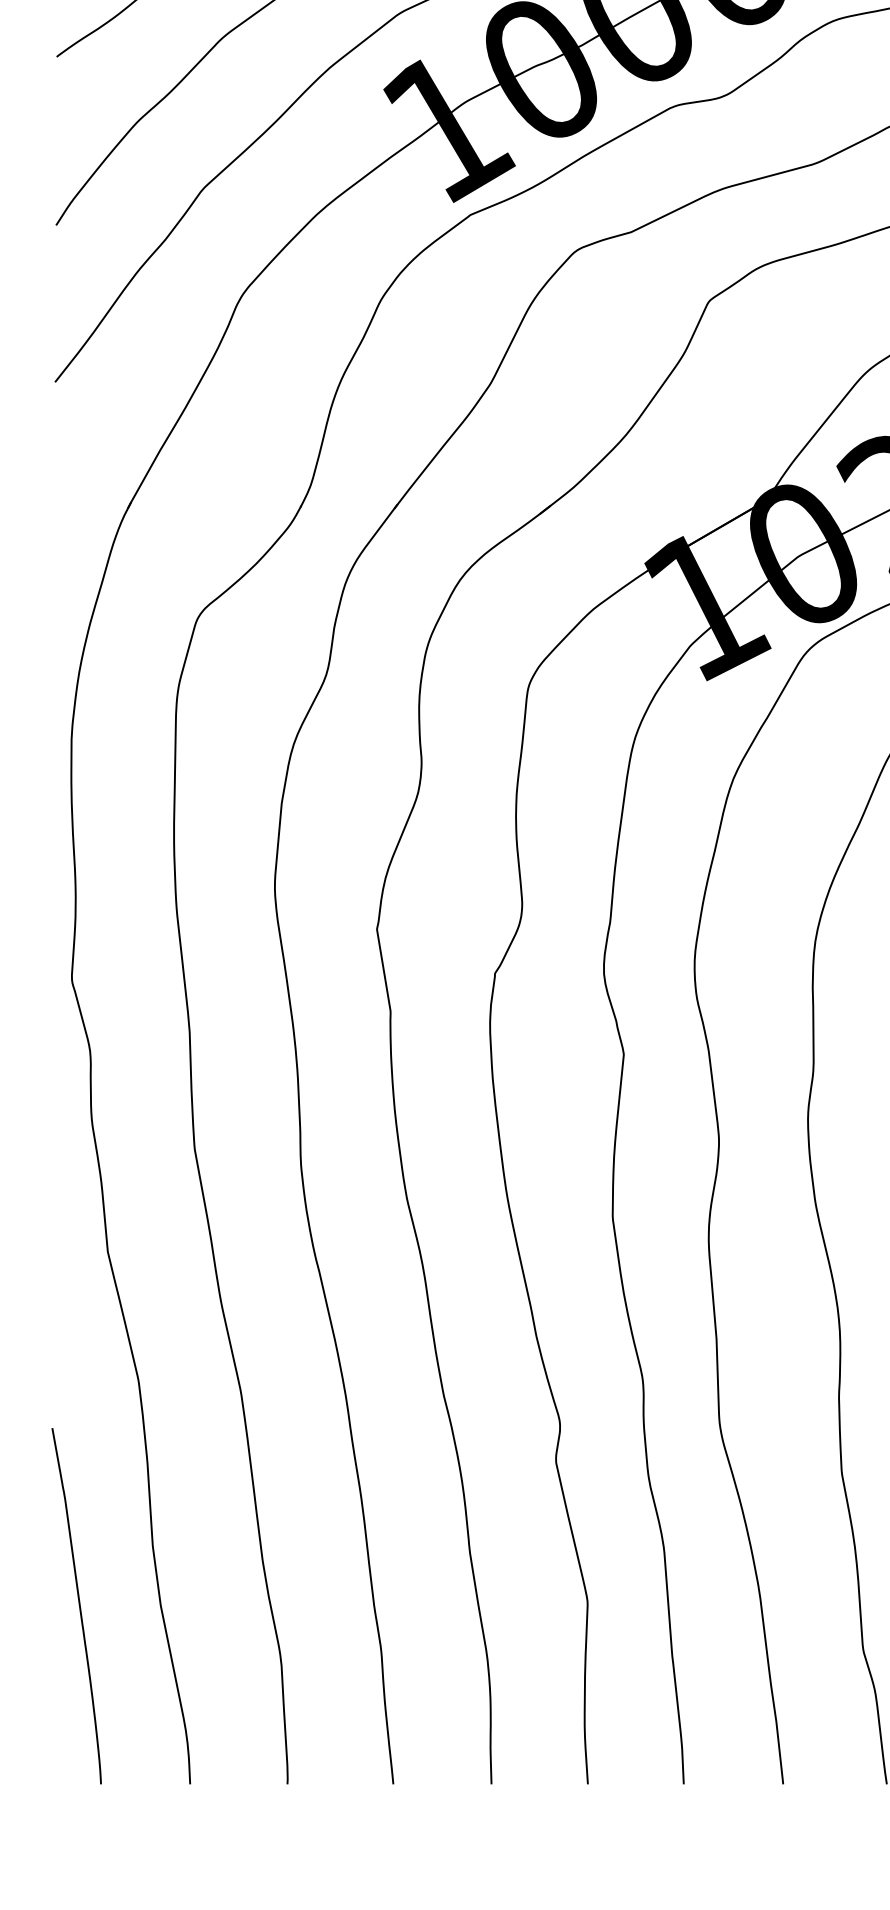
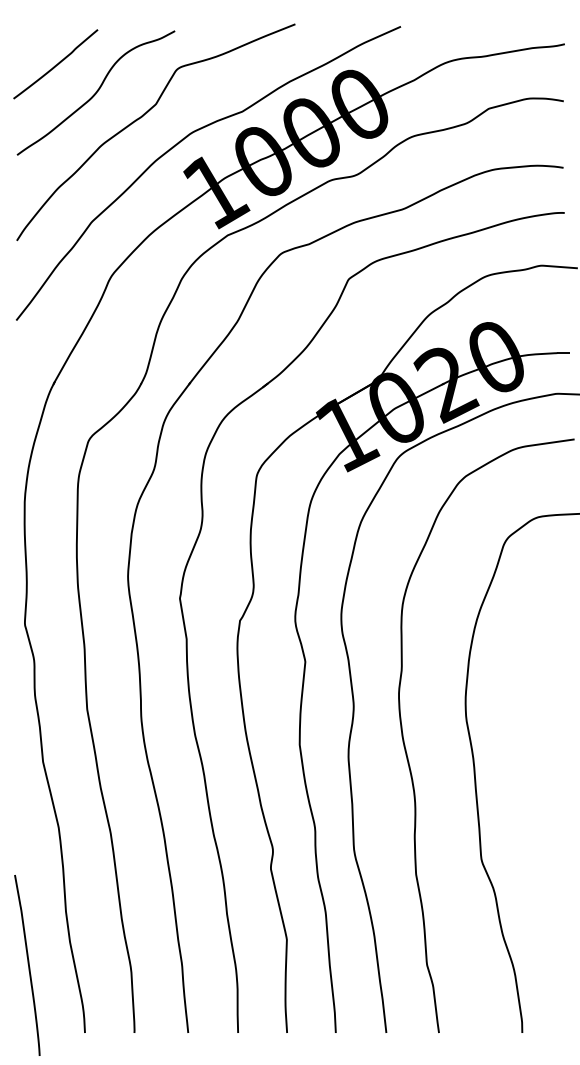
curve: (77, 1604) -> (27, 964), moved

